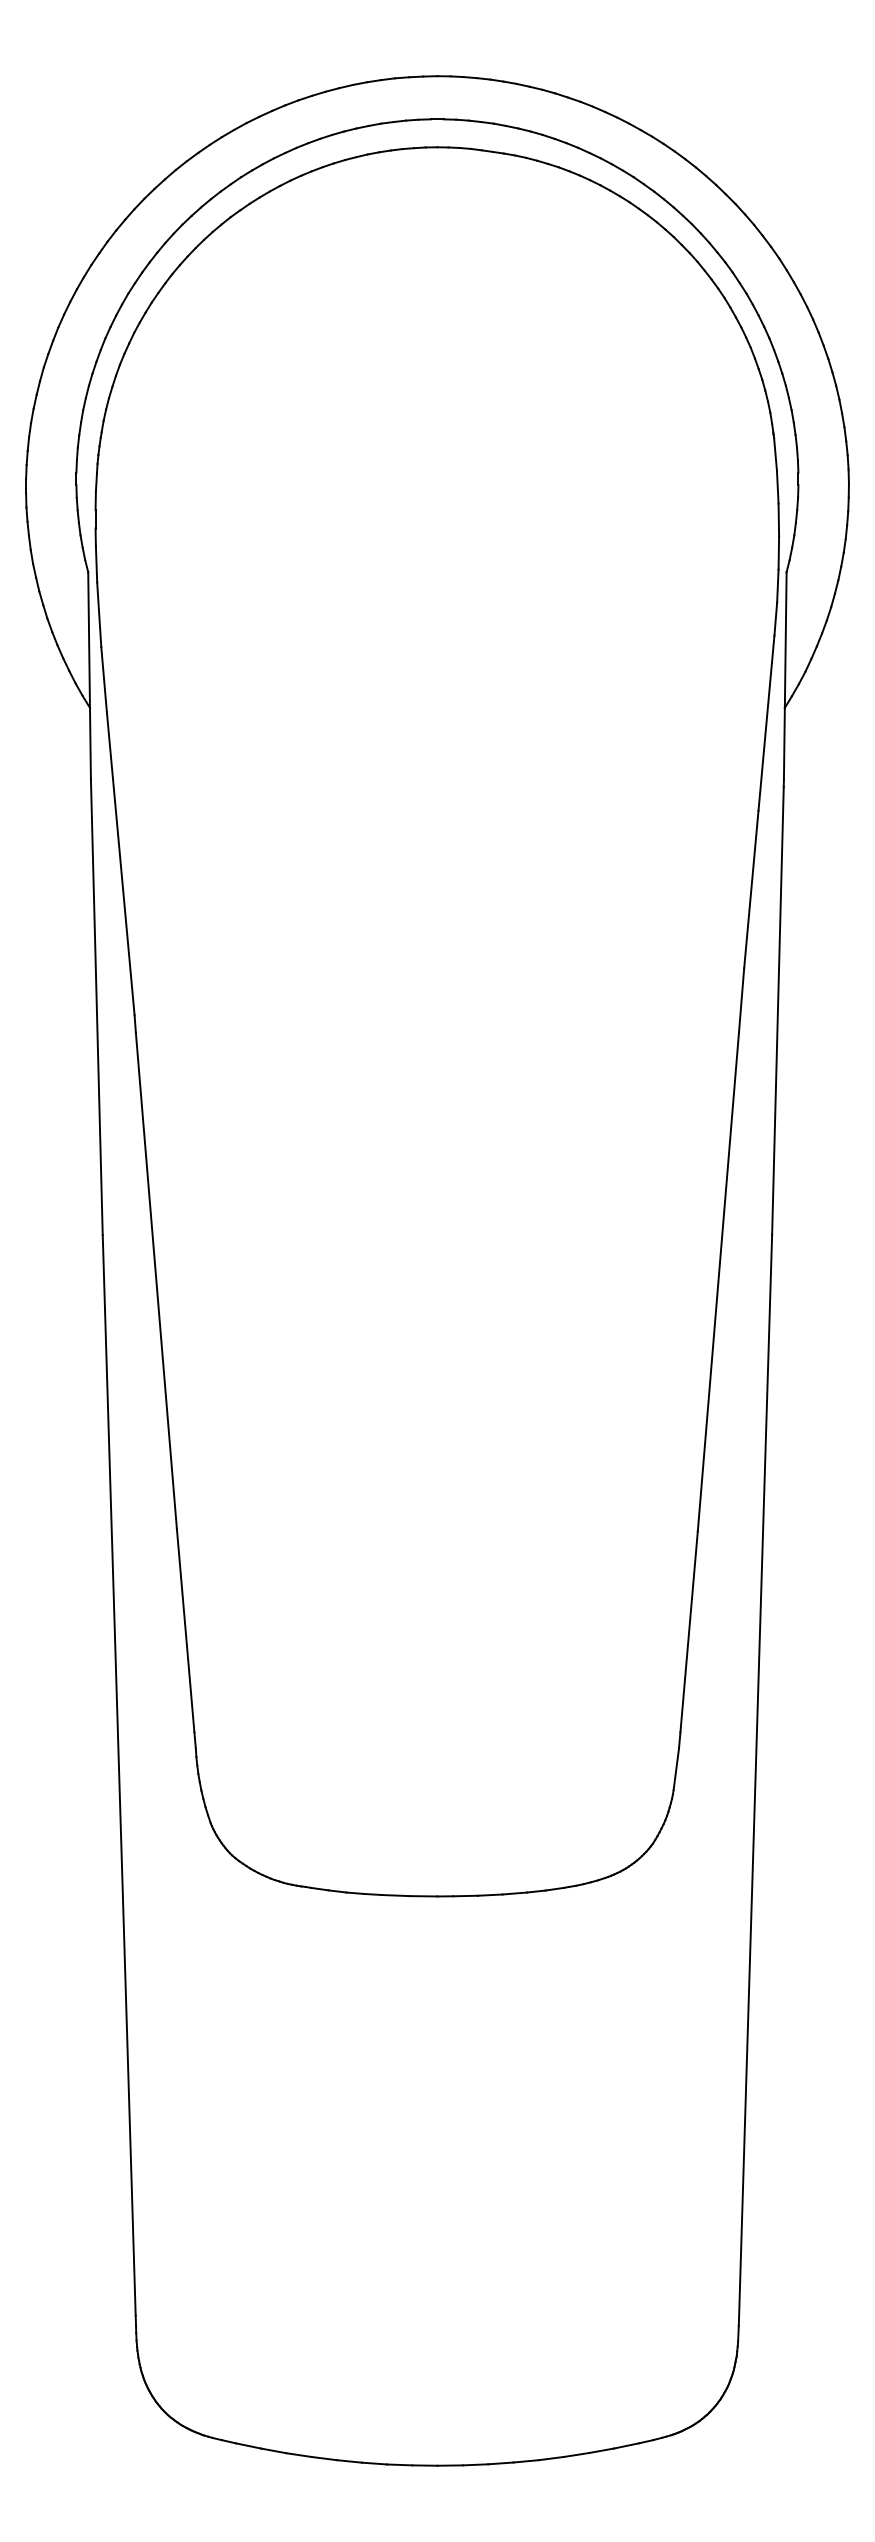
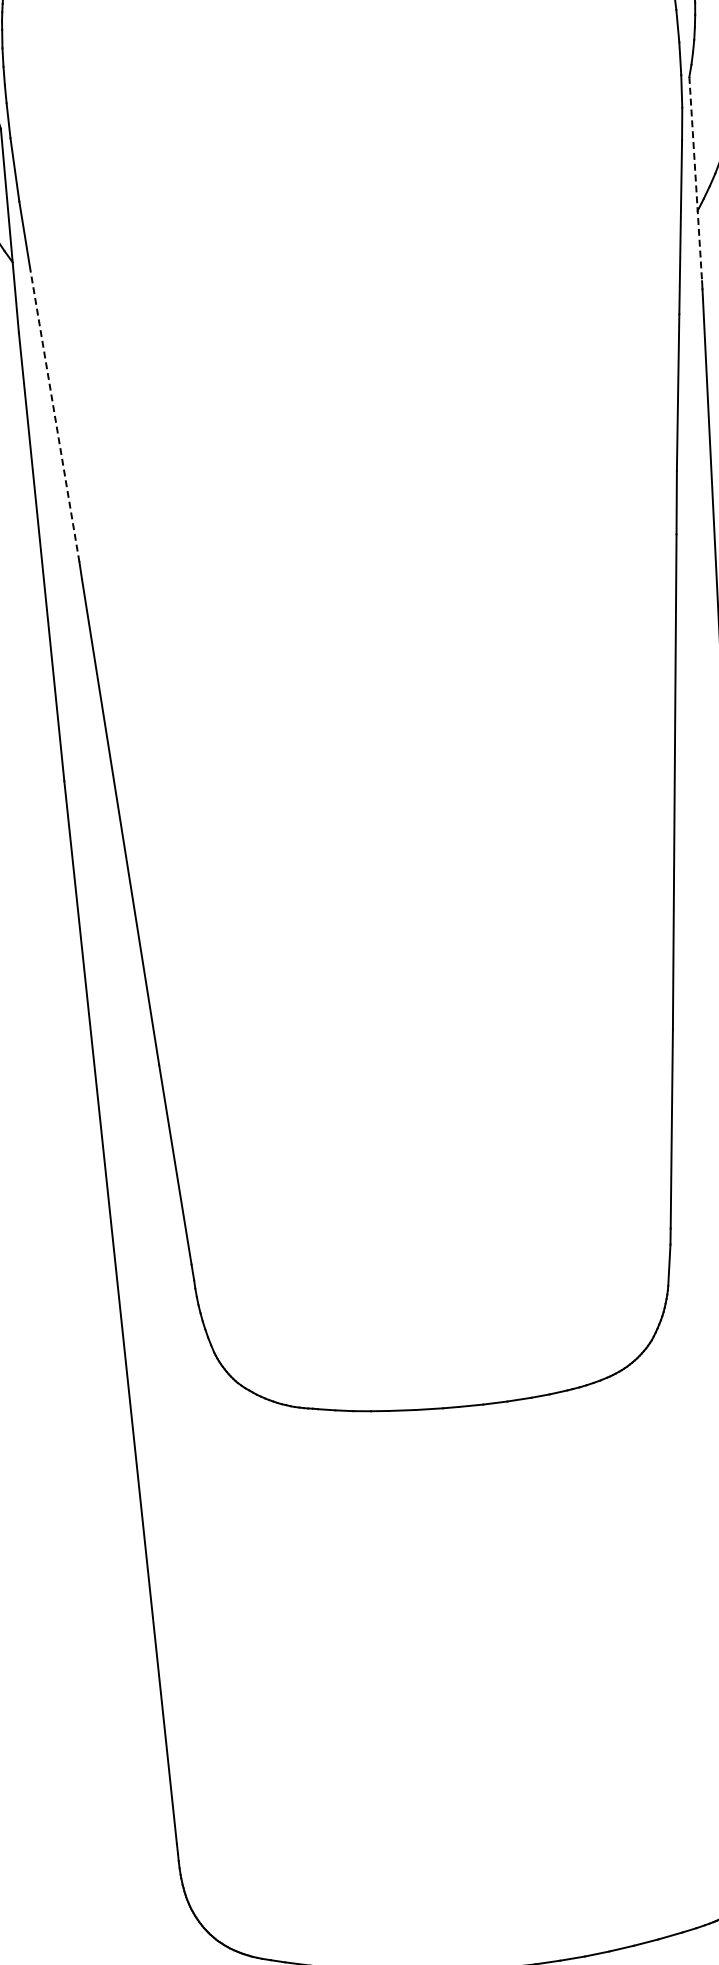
line: (785, 675) -> (695, 178), solid -> dashed
line: (120, 863) -> (54, 413), solid -> dashed

